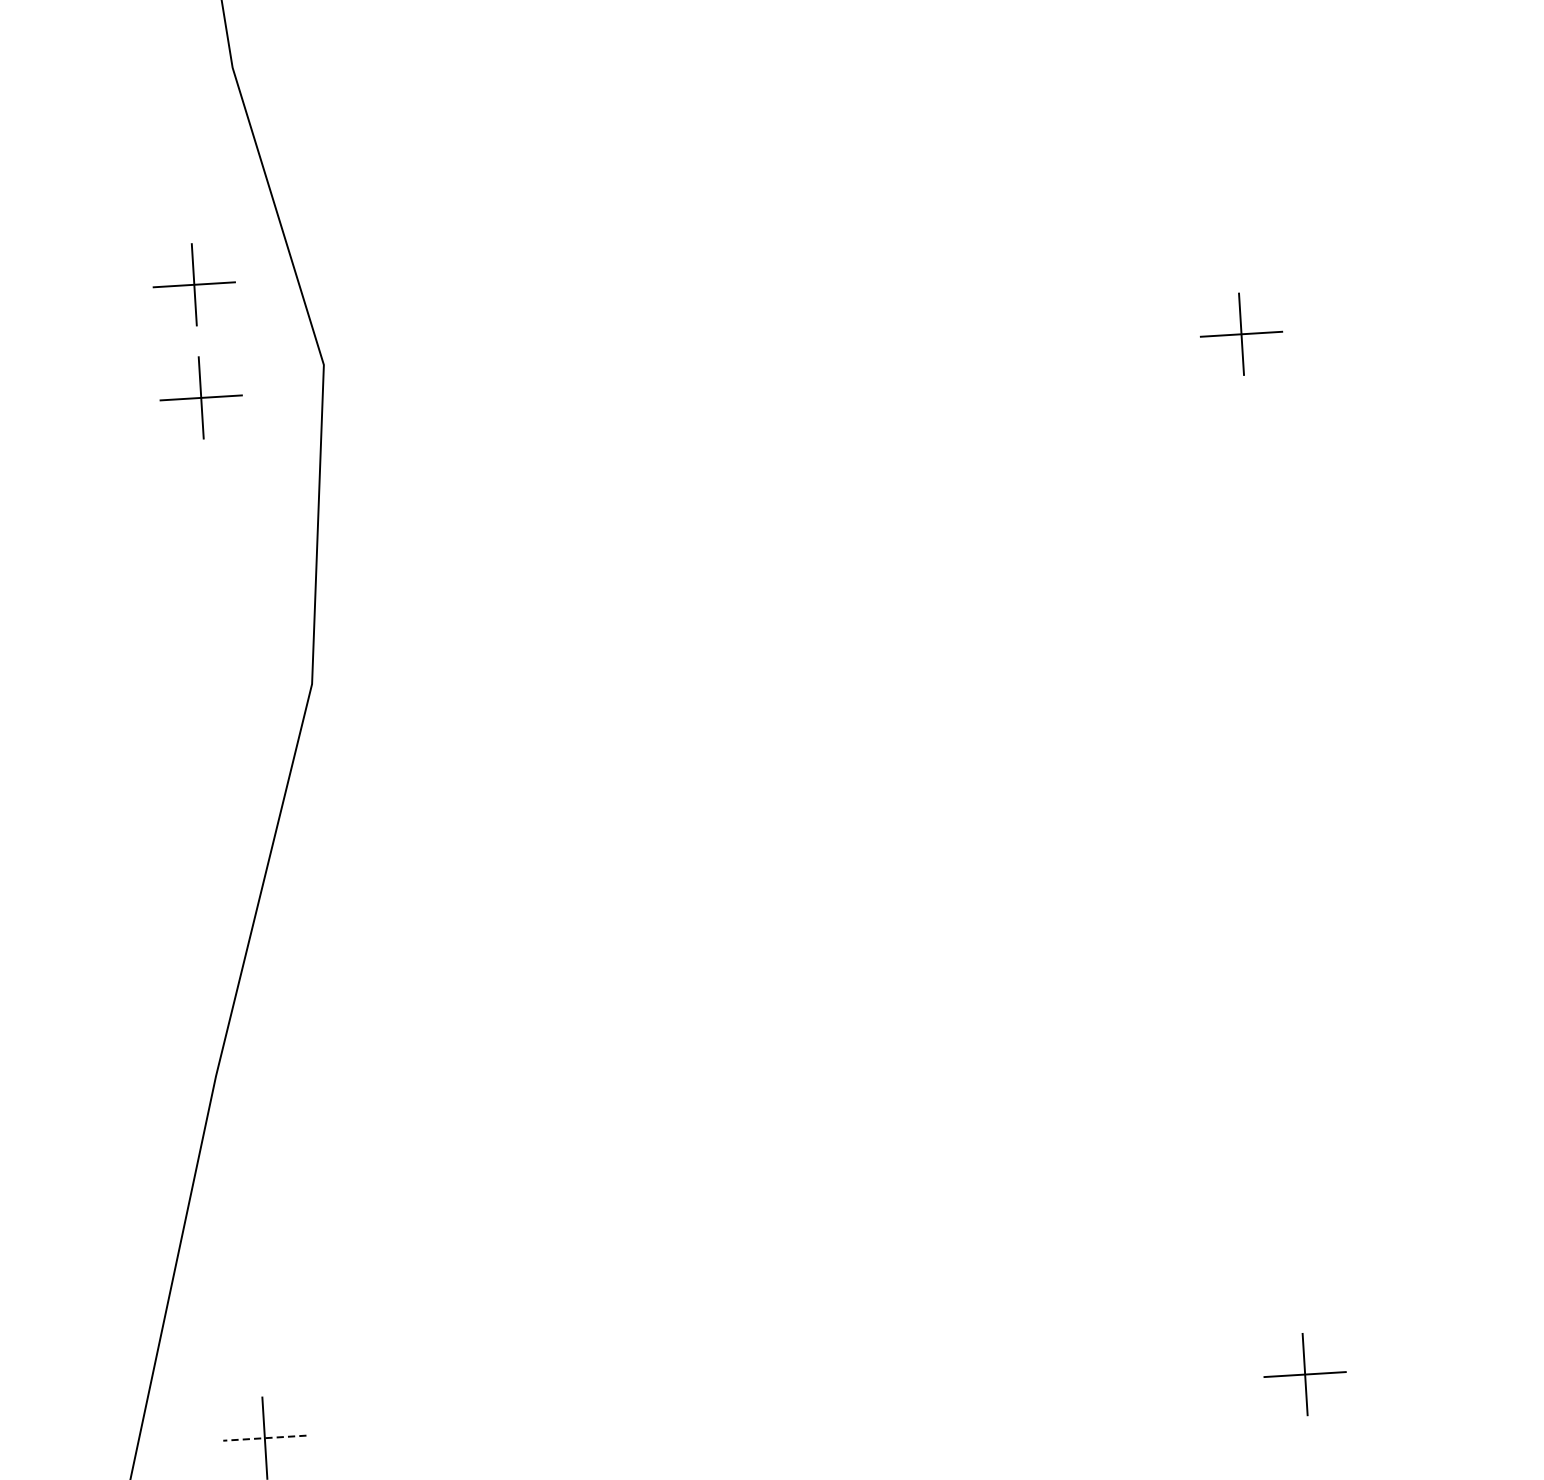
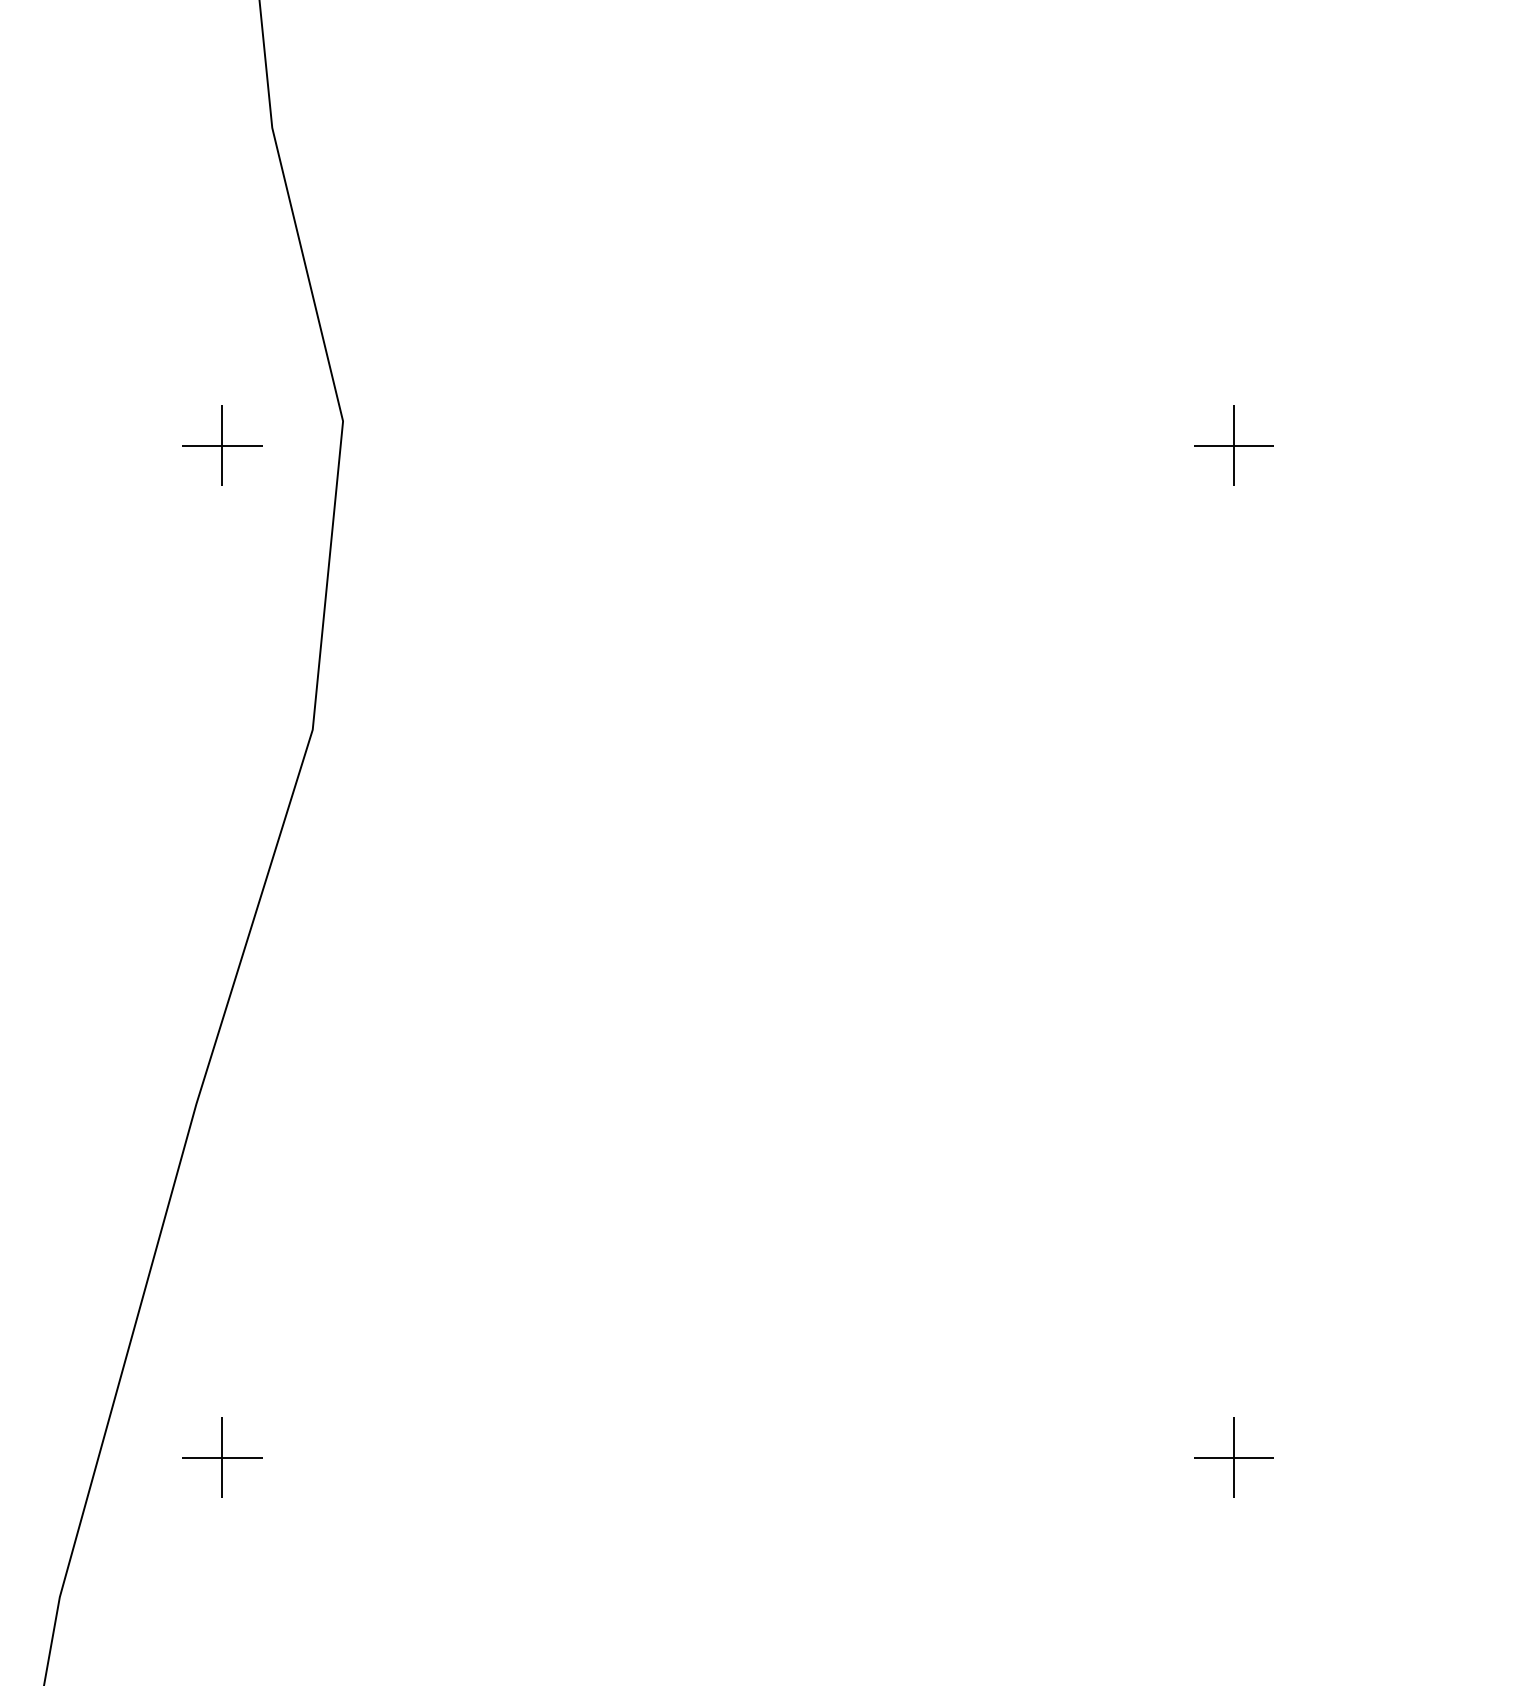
part: (194, 284) -> (222, 335), removed
line: (264, 1438) -> (221, 1457), dashed -> solid

